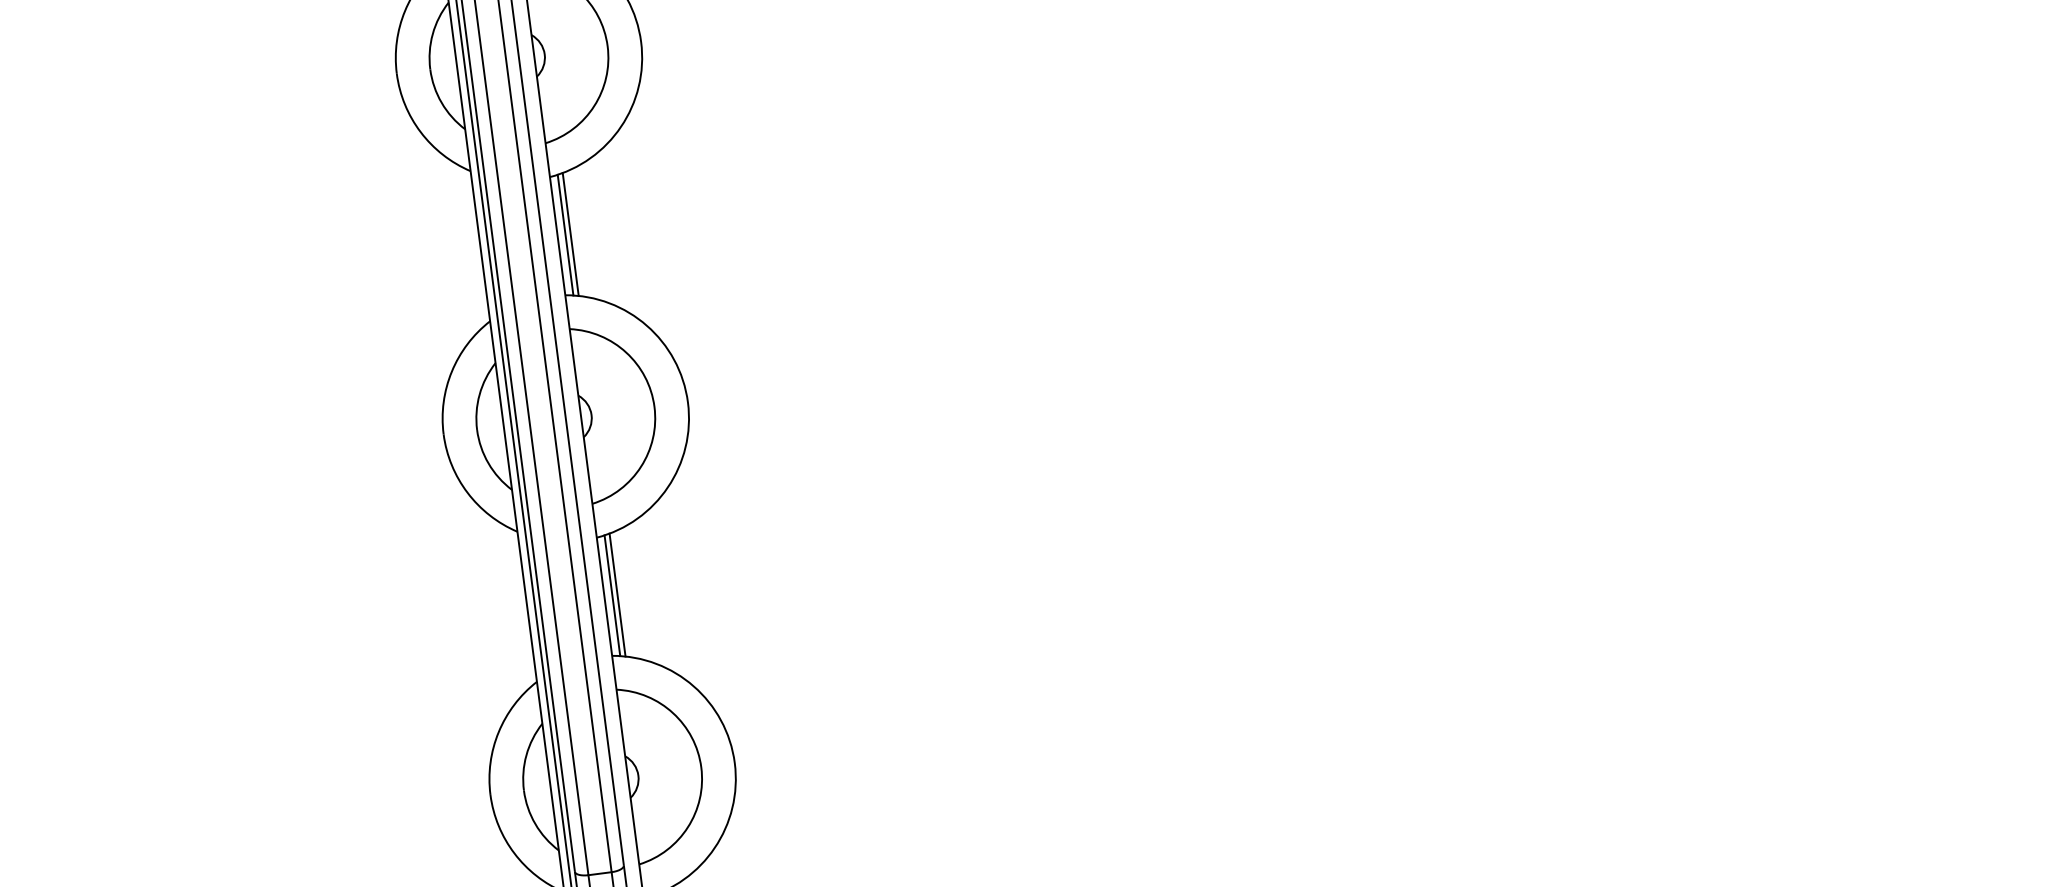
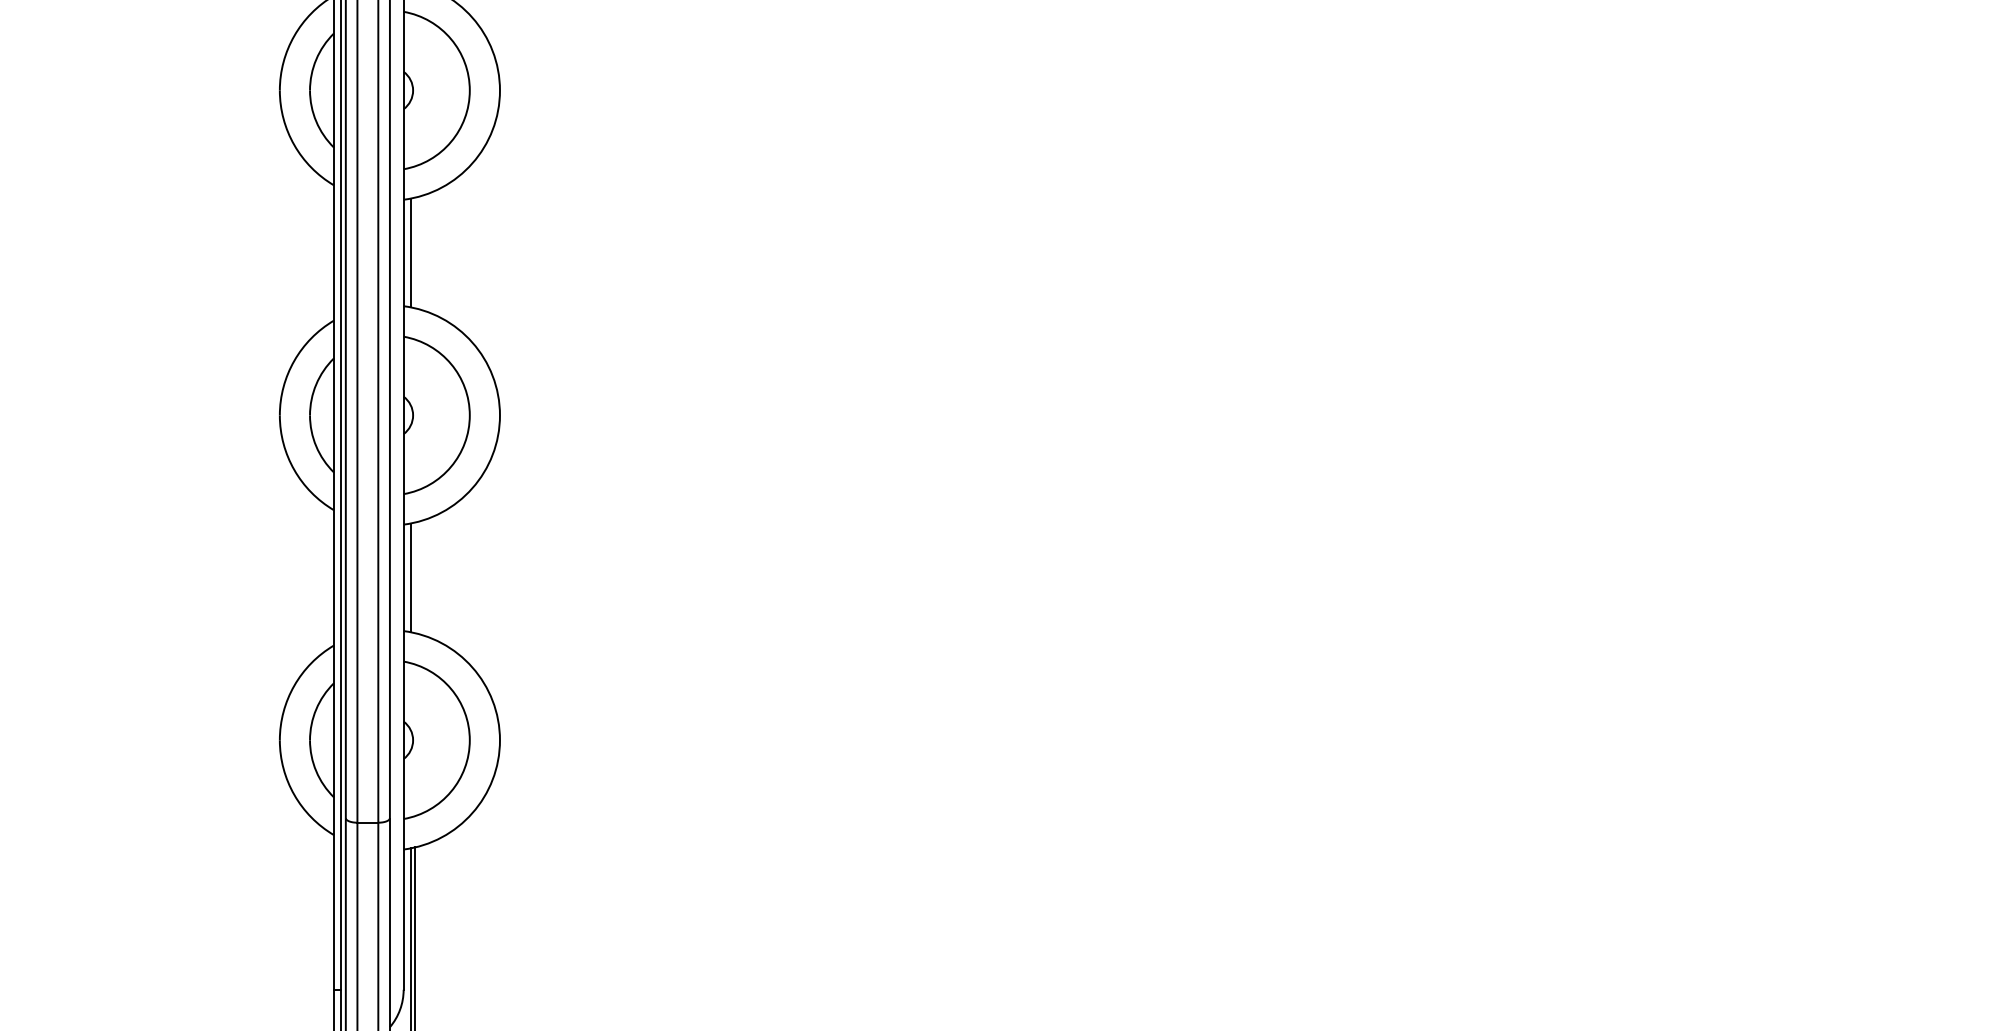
line: (570, 233) -> (415, 252), removed
line: (617, 594) -> (415, 577), removed

